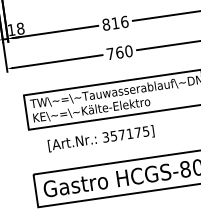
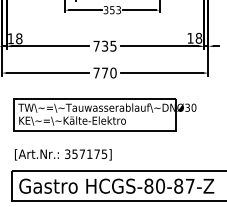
text: (114, 22) -> (104, 45), 816 -> 735
text: (119, 52) -> (104, 72), 760 -> 770
text: (101, 138) -> (63, 154), moved

